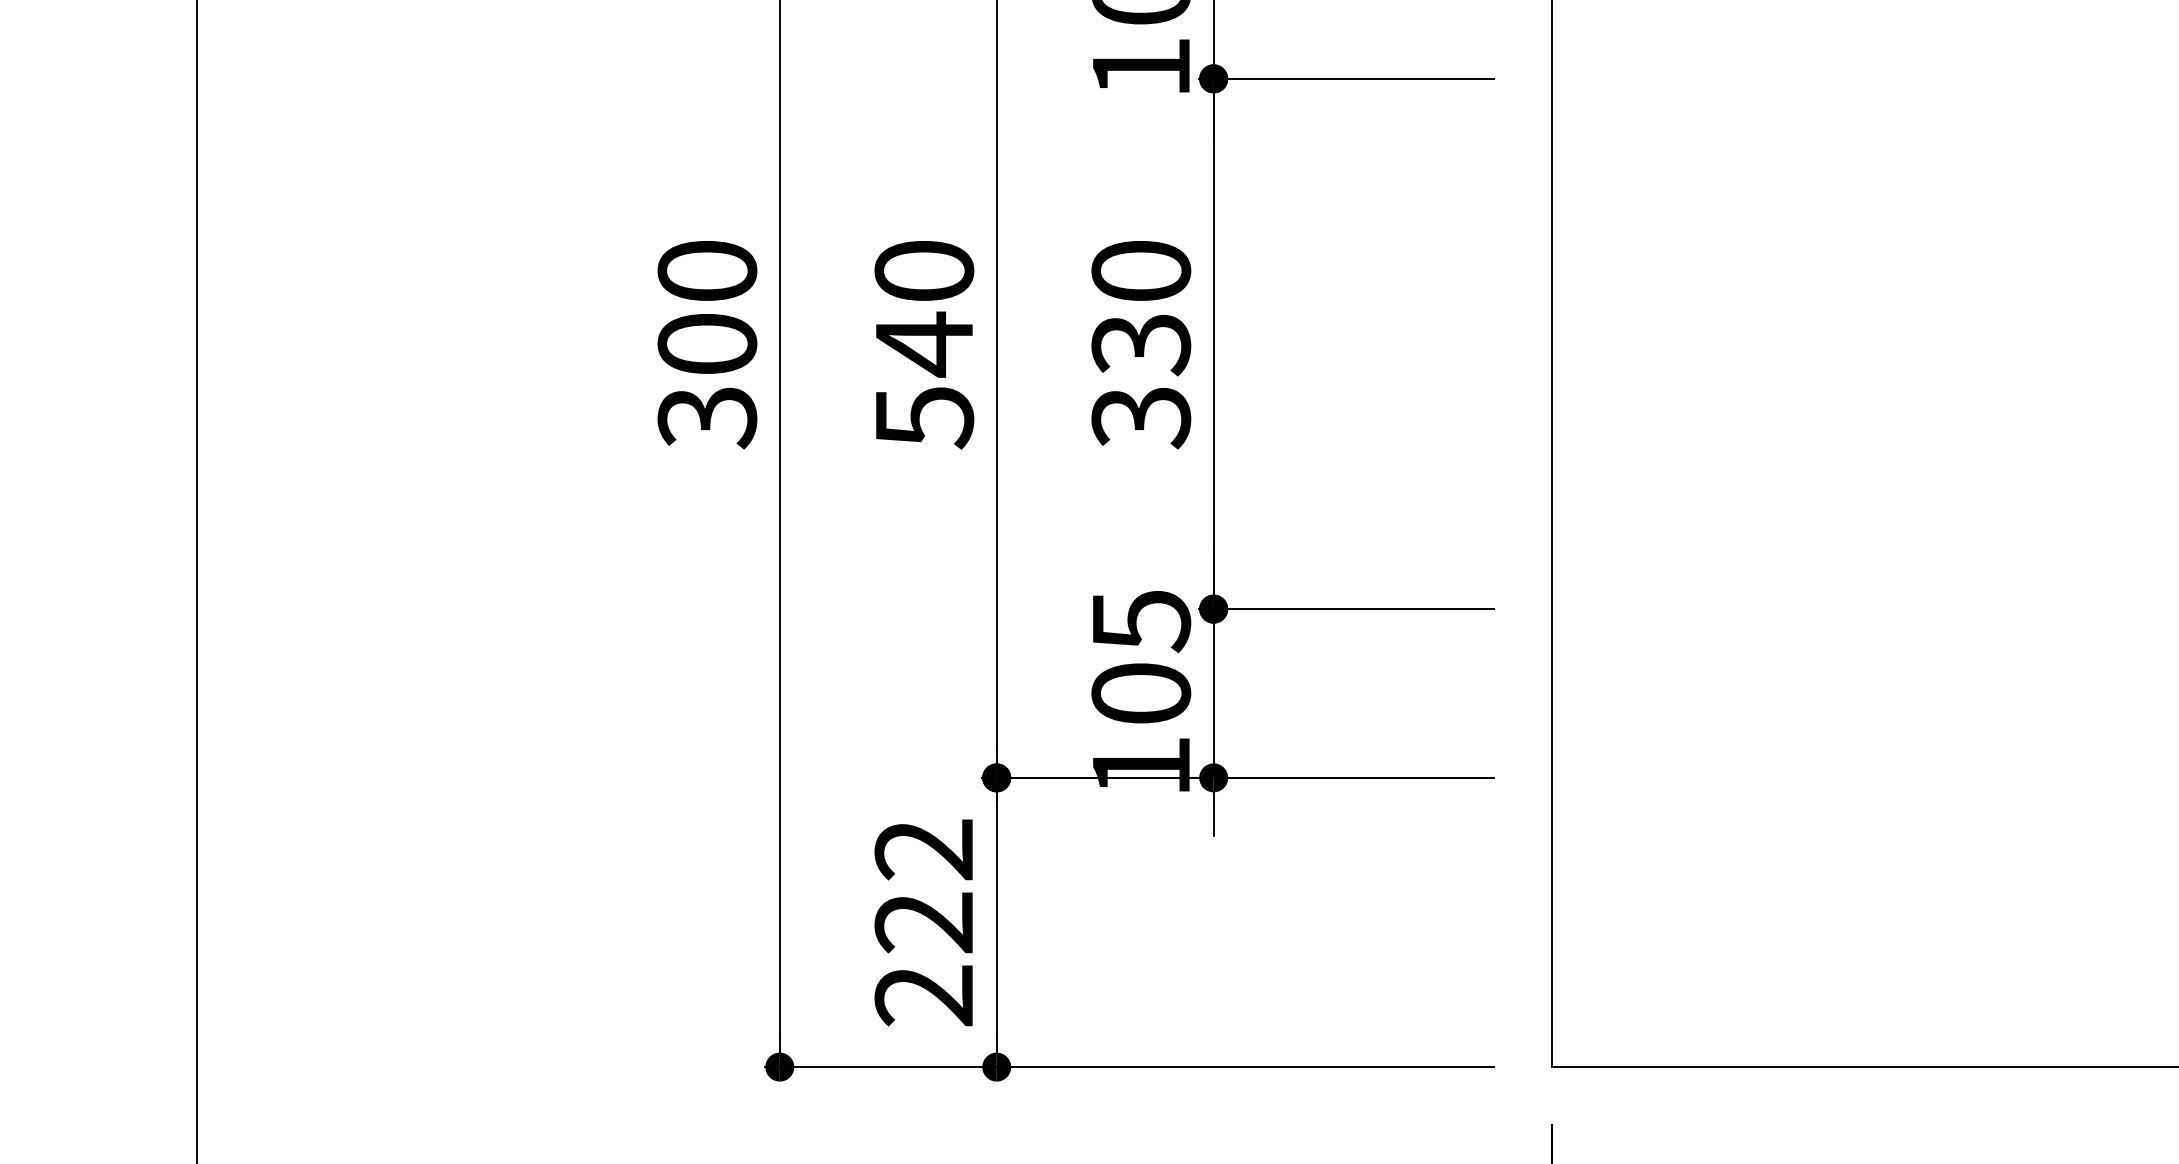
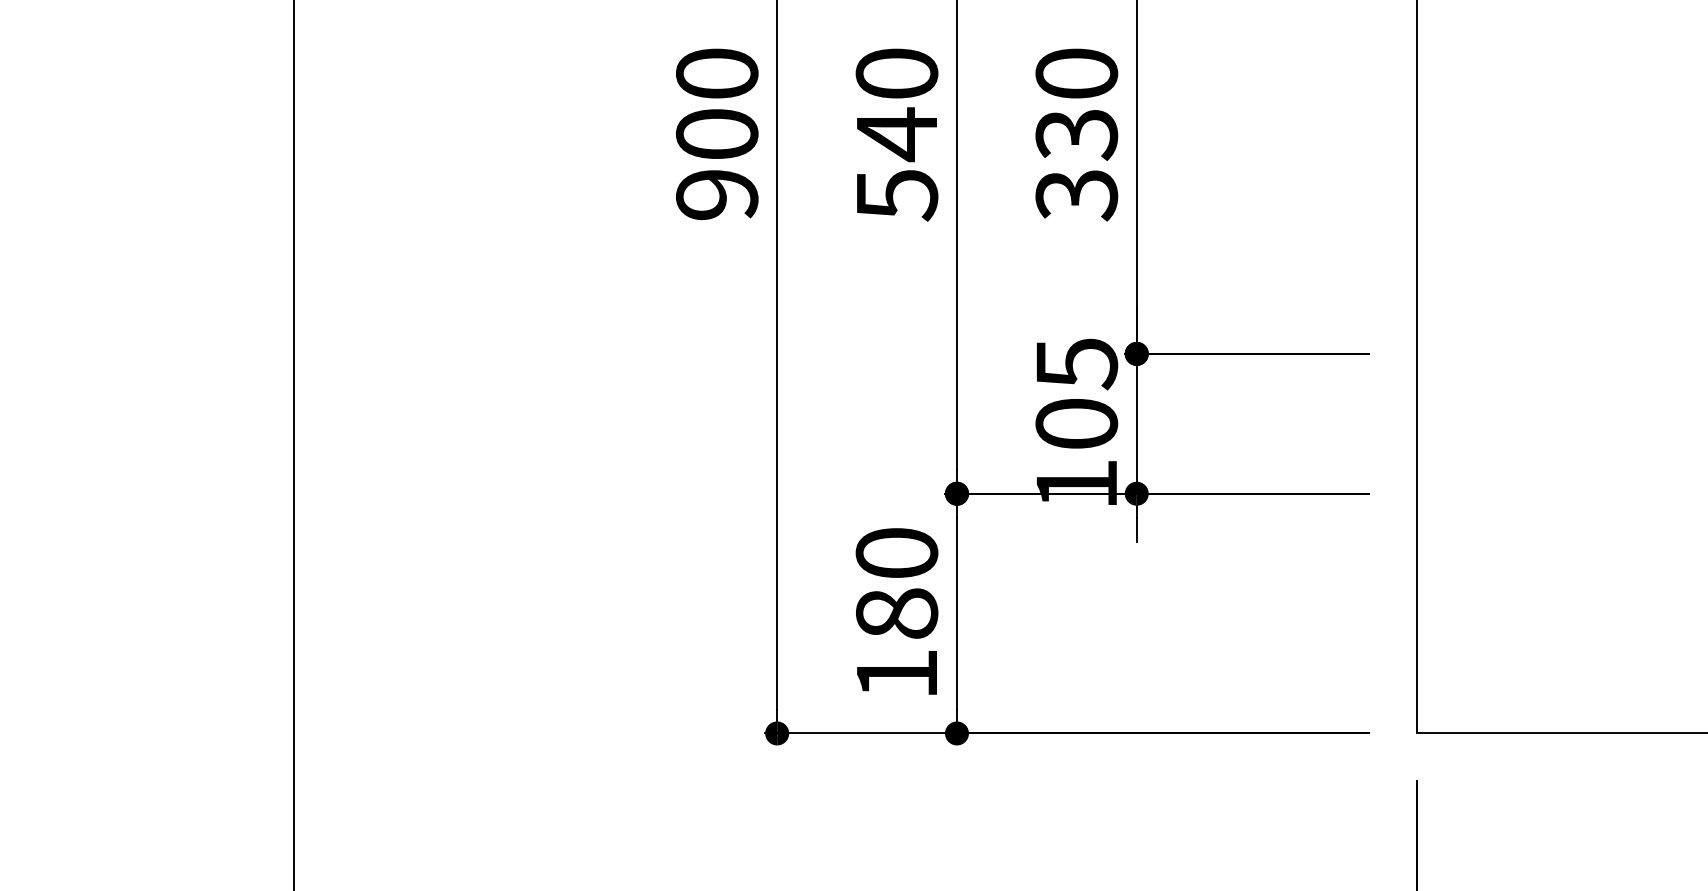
text: (707, 418) -> (717, 195), 300 -> 900
text: (924, 922) -> (897, 613), 222 -> 180

